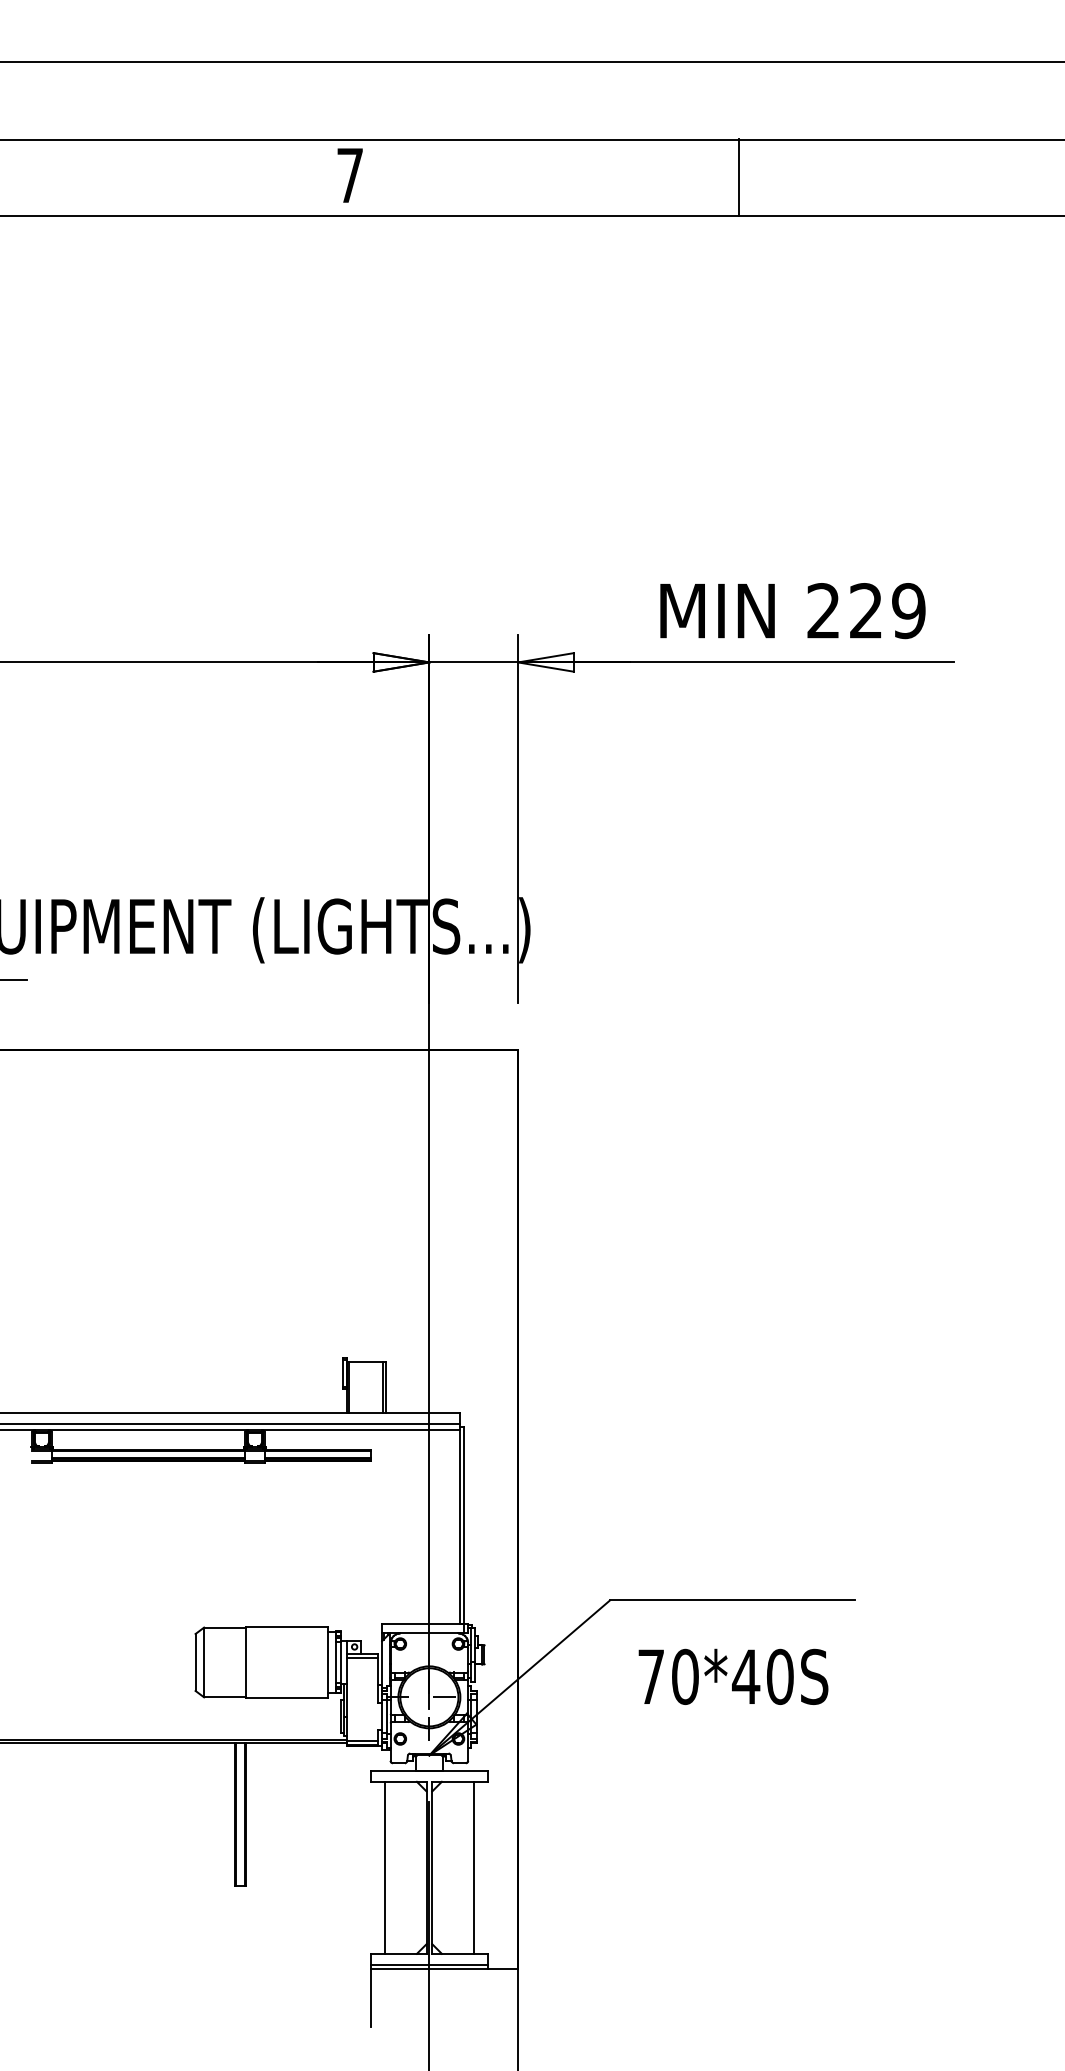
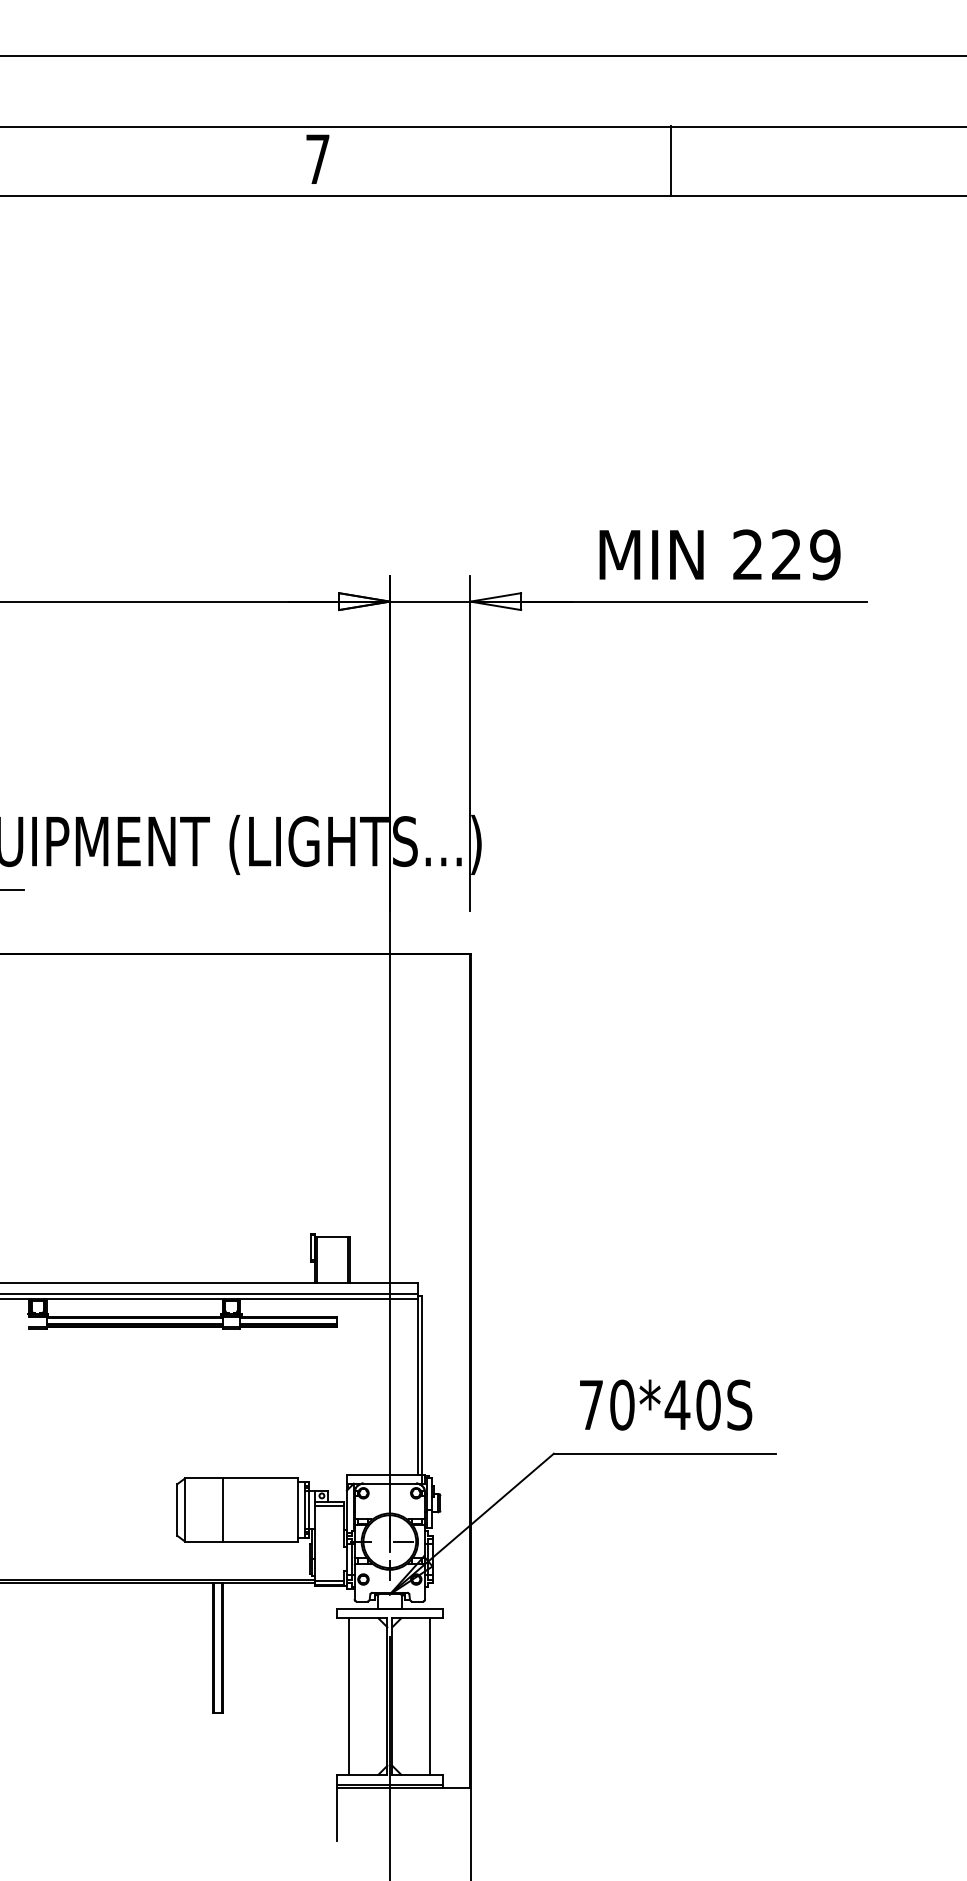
text: (733, 1676) -> (666, 1404), moved

